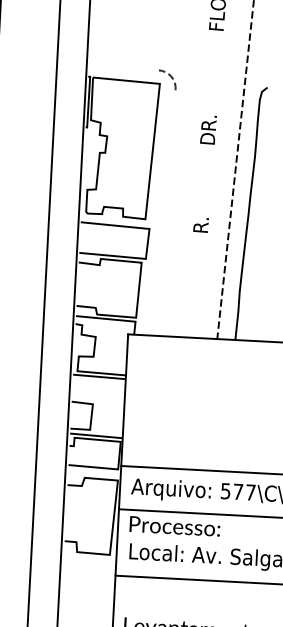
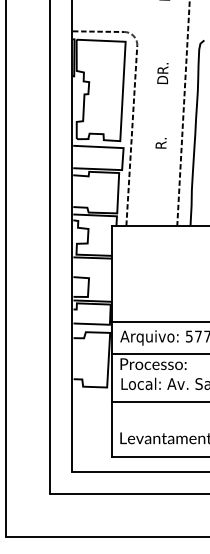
line: (123, 67) -> (98, 31), added
line: (161, 212) -> (131, 135), added

